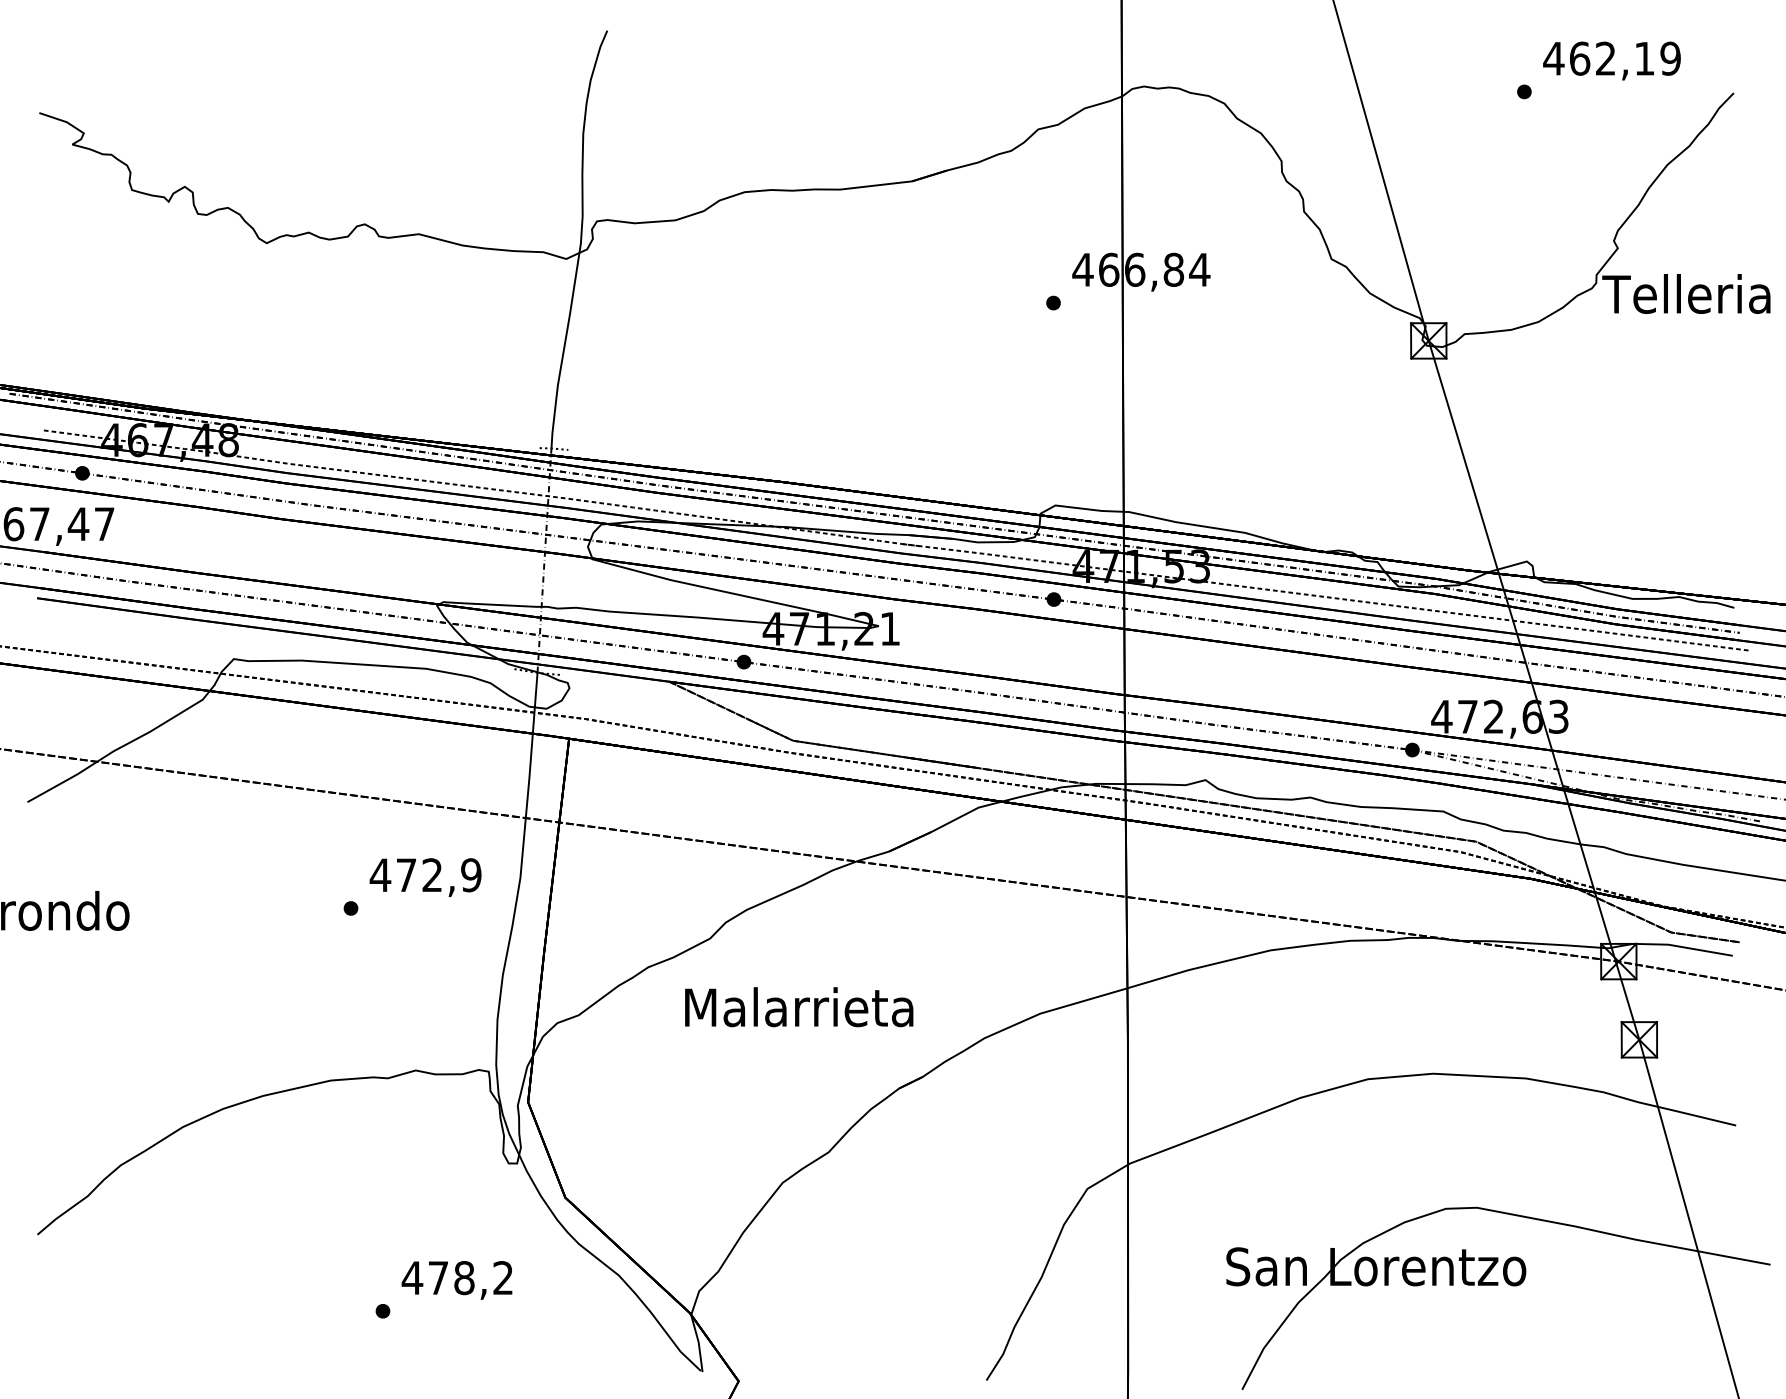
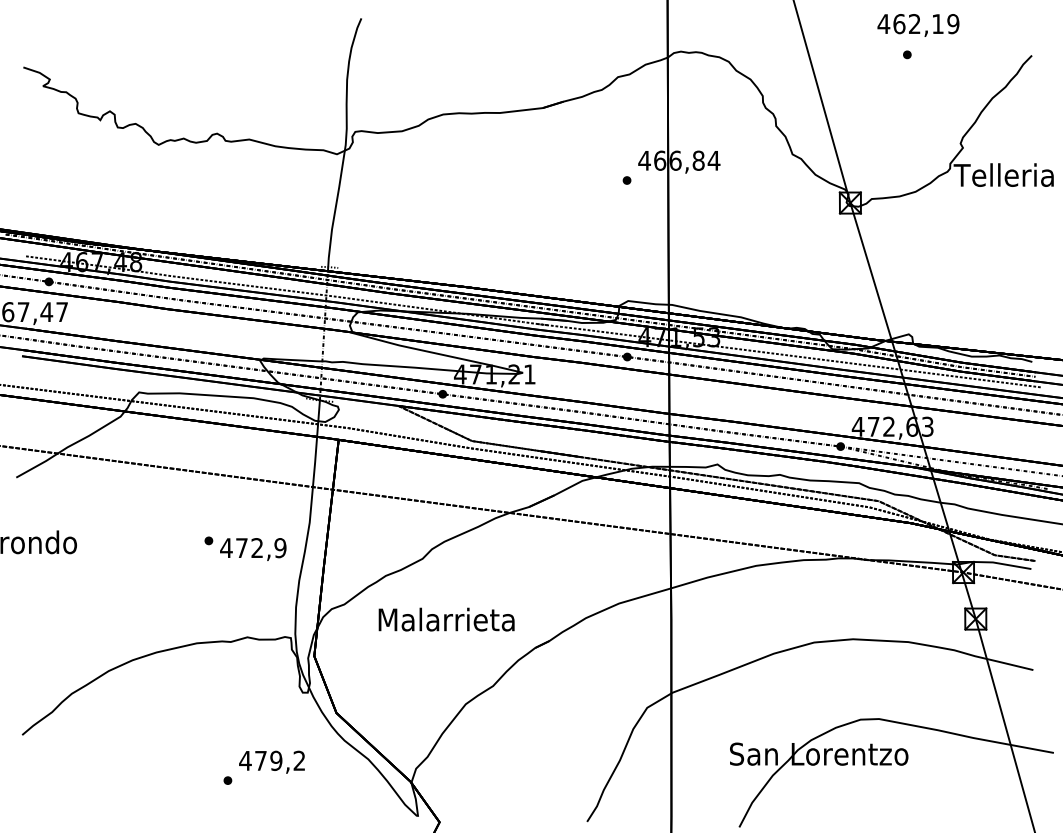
text: (1612, 61) -> (918, 25), moved
text: (425, 877) -> (253, 549), moved
text: (798, 1006) -> (446, 619), moved
text: (464, 1277) -> (276, 760), 478,2 -> 479,2

